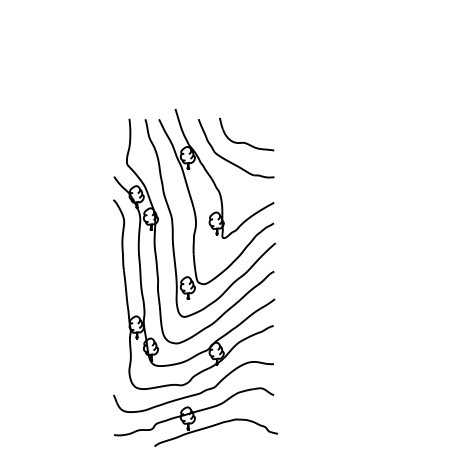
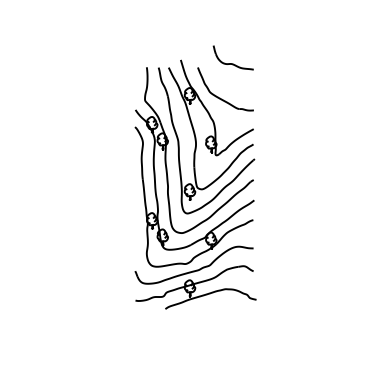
part: (245, 134) -> (232, 57), moved

